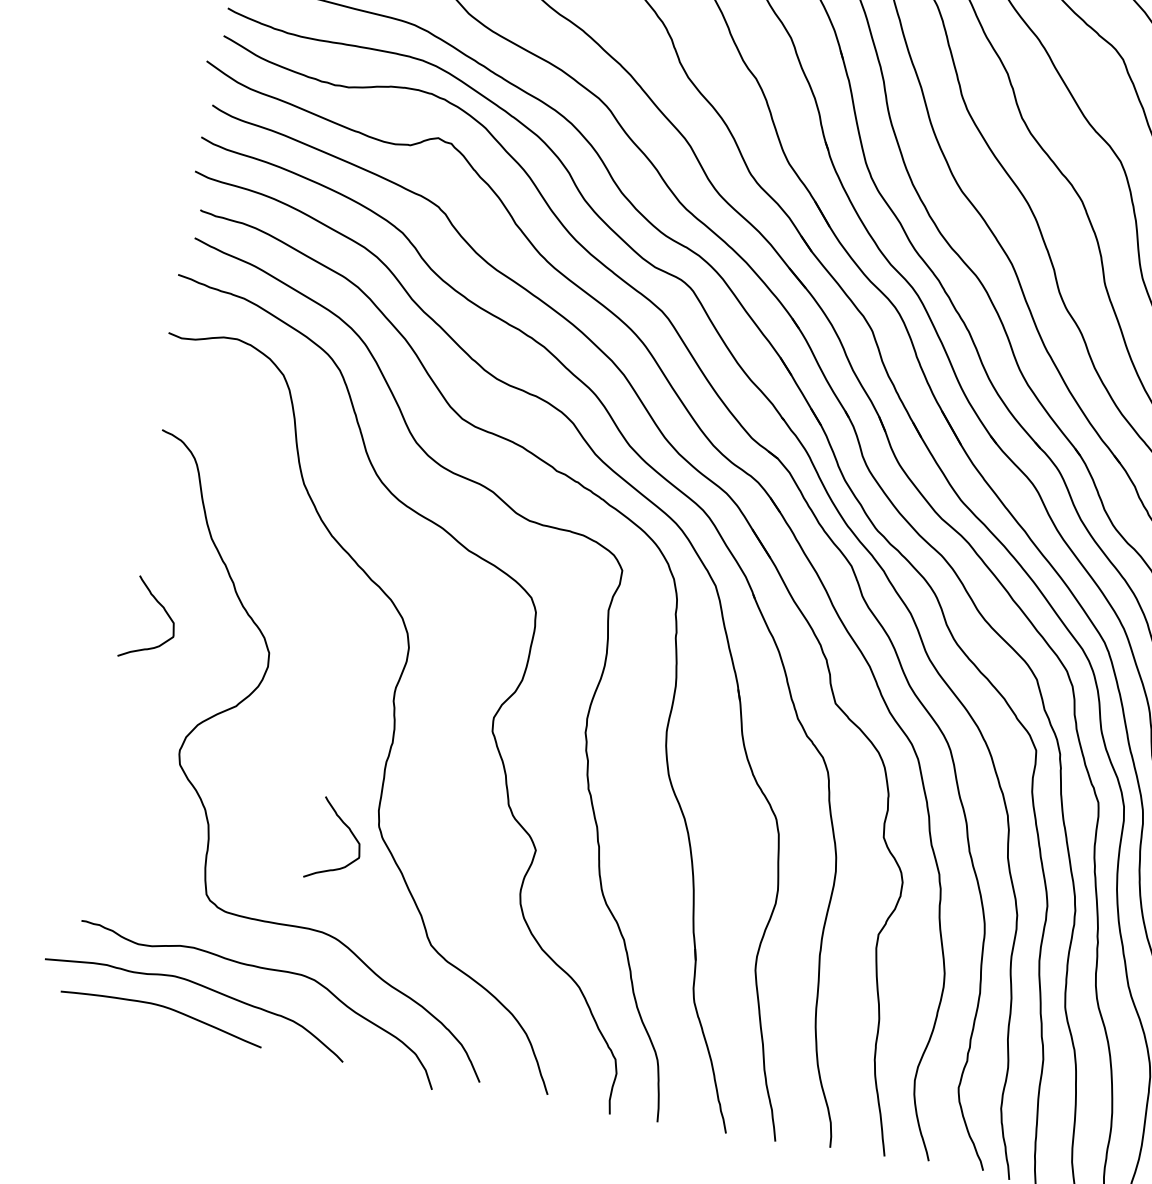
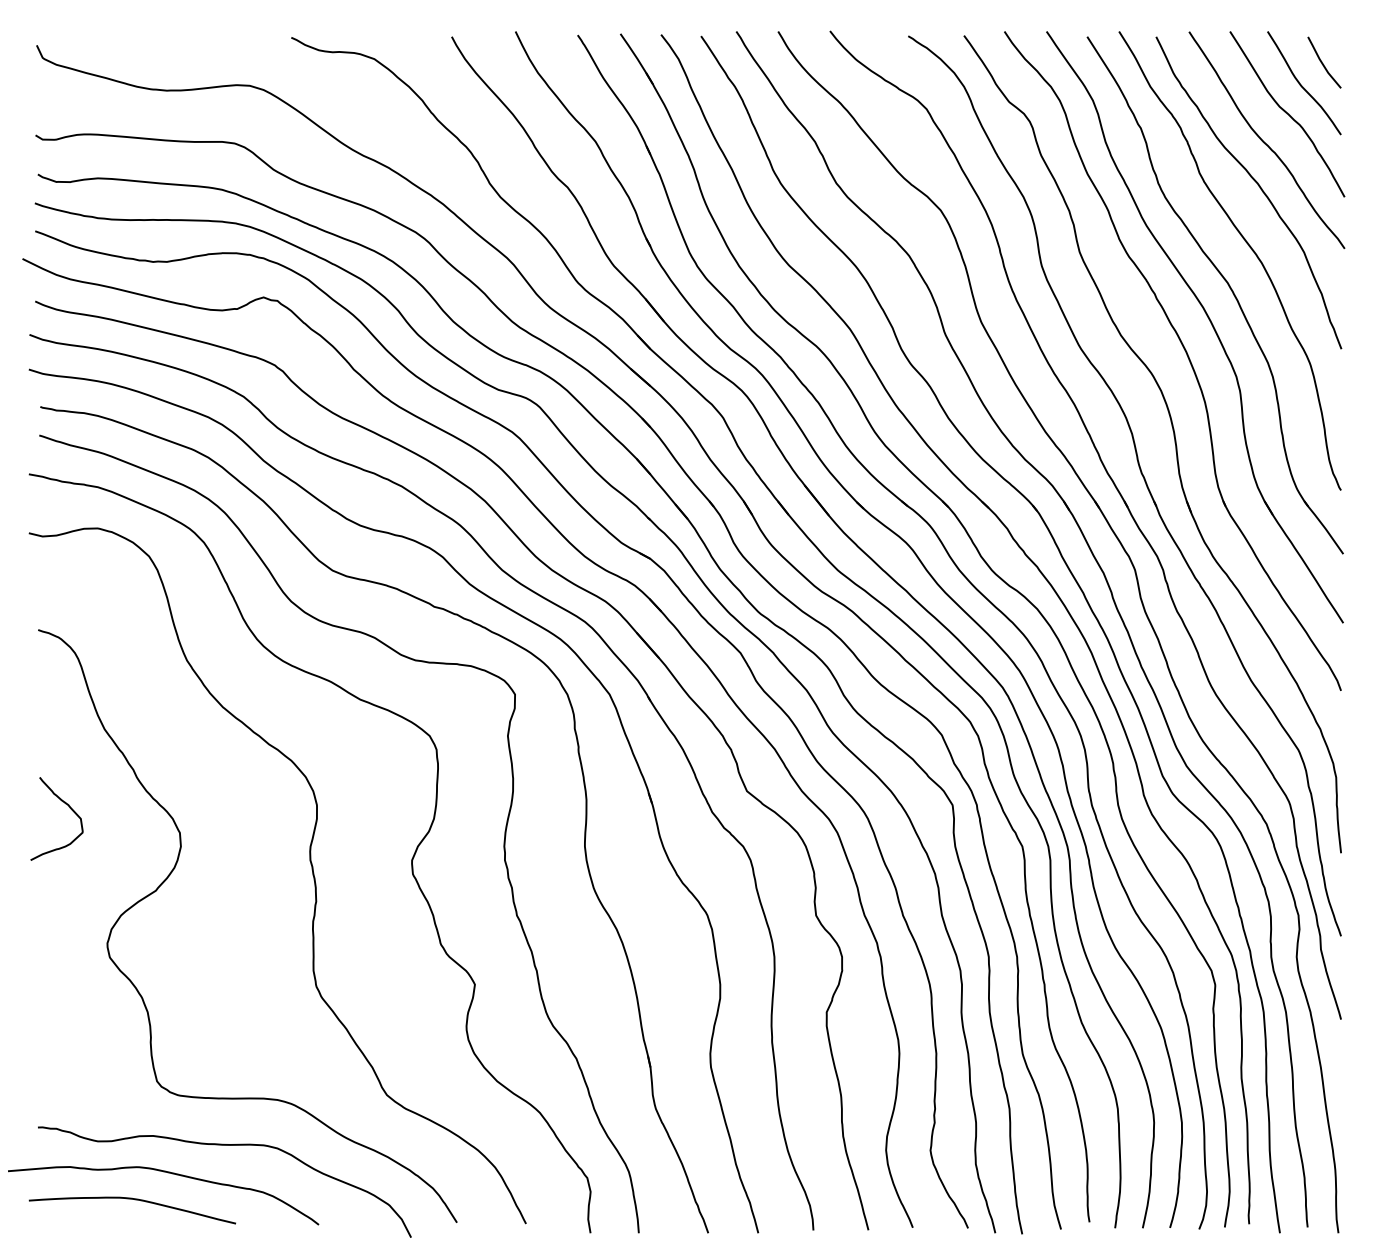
curve: (349, 832) -> (288, 996), removed

